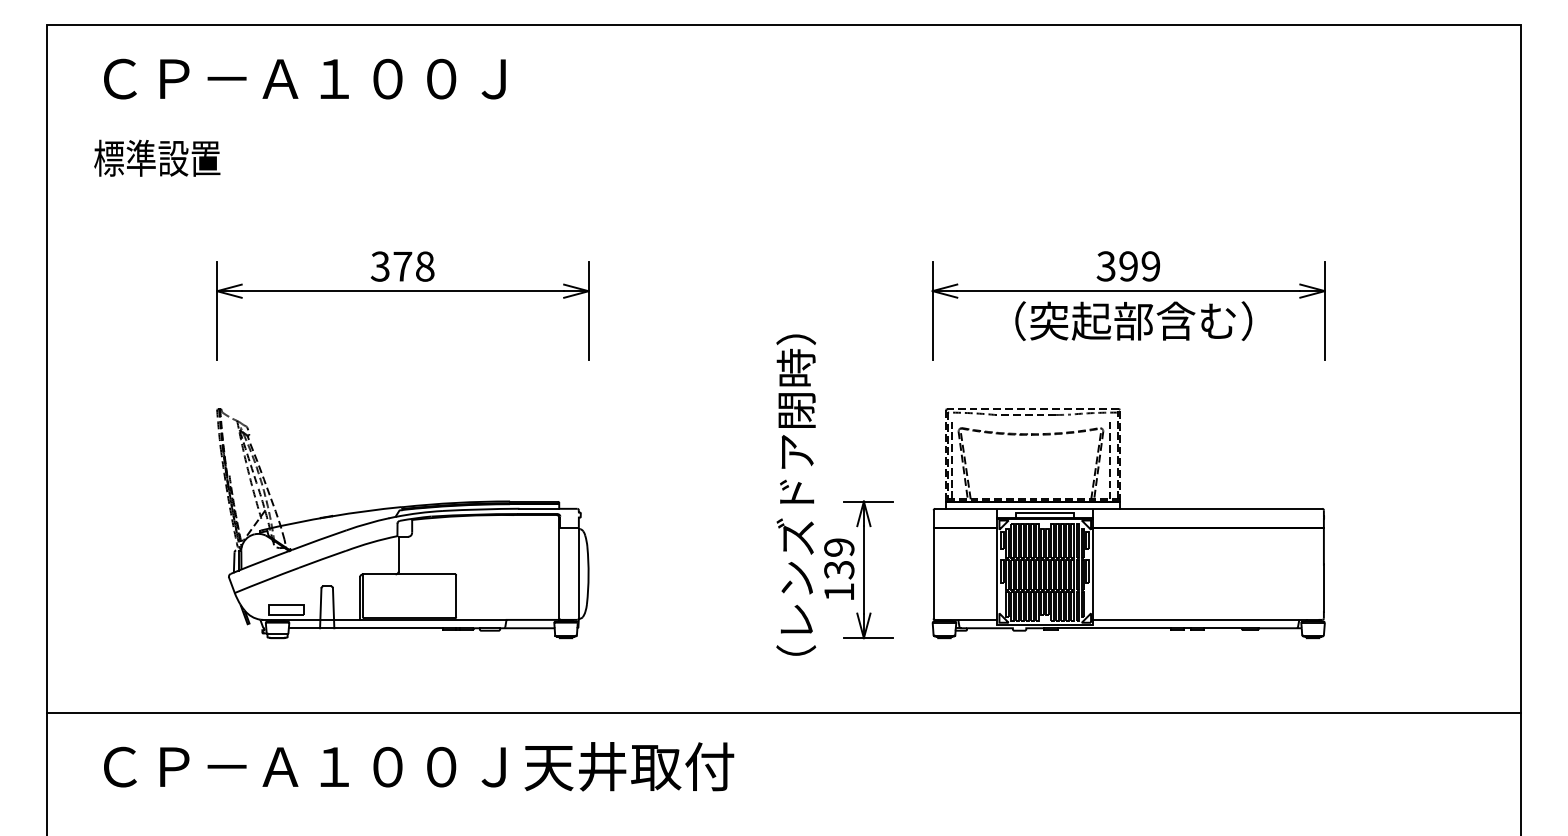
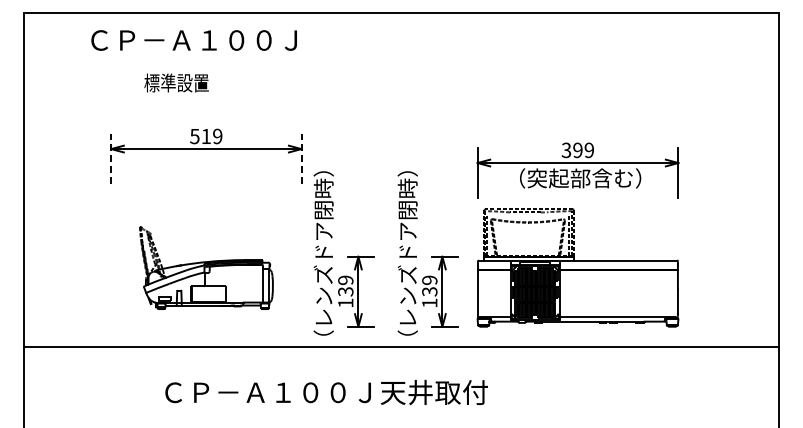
text: (303, 79) -> (193, 40), moved
text: (157, 157) -> (176, 82), moved
text: (403, 266) -> (206, 136), 378 -> 519
part: (1127, 305) -> (577, 170), moved
line: (217, 309) -> (111, 158), solid -> dashed
line: (588, 309) -> (301, 158), solid -> dashed
part: (670, 495) -> (343, 253), added
part: (403, 522) -> (206, 267), size x0.7
line: (784, 713) -> (401, 347), moved
text: (418, 766) -> (326, 392), moved

